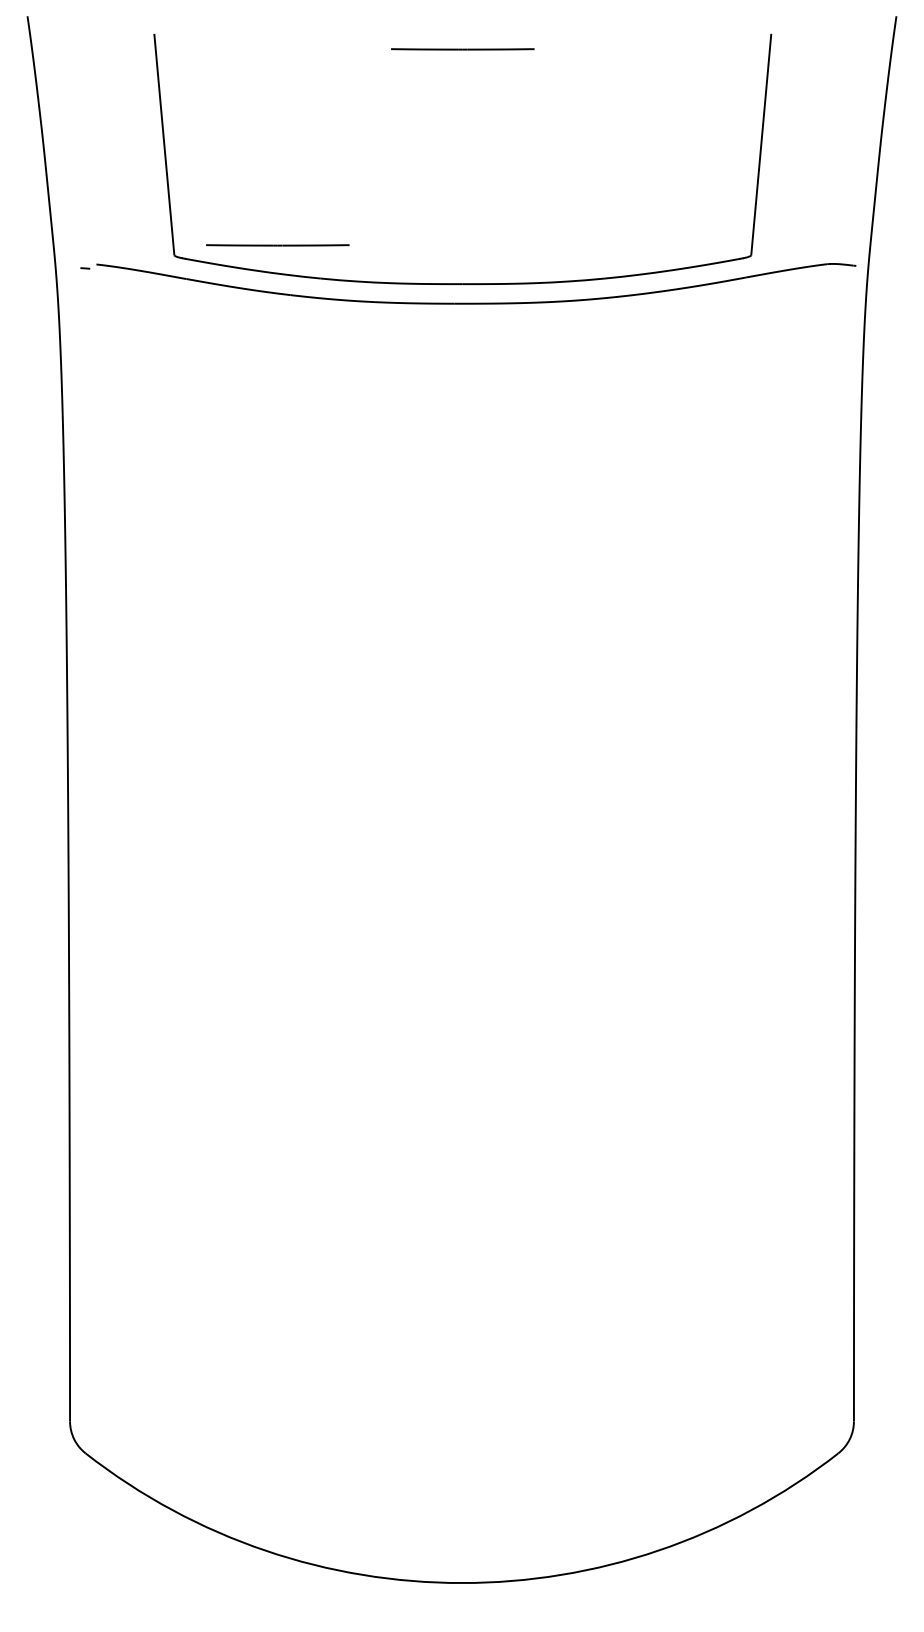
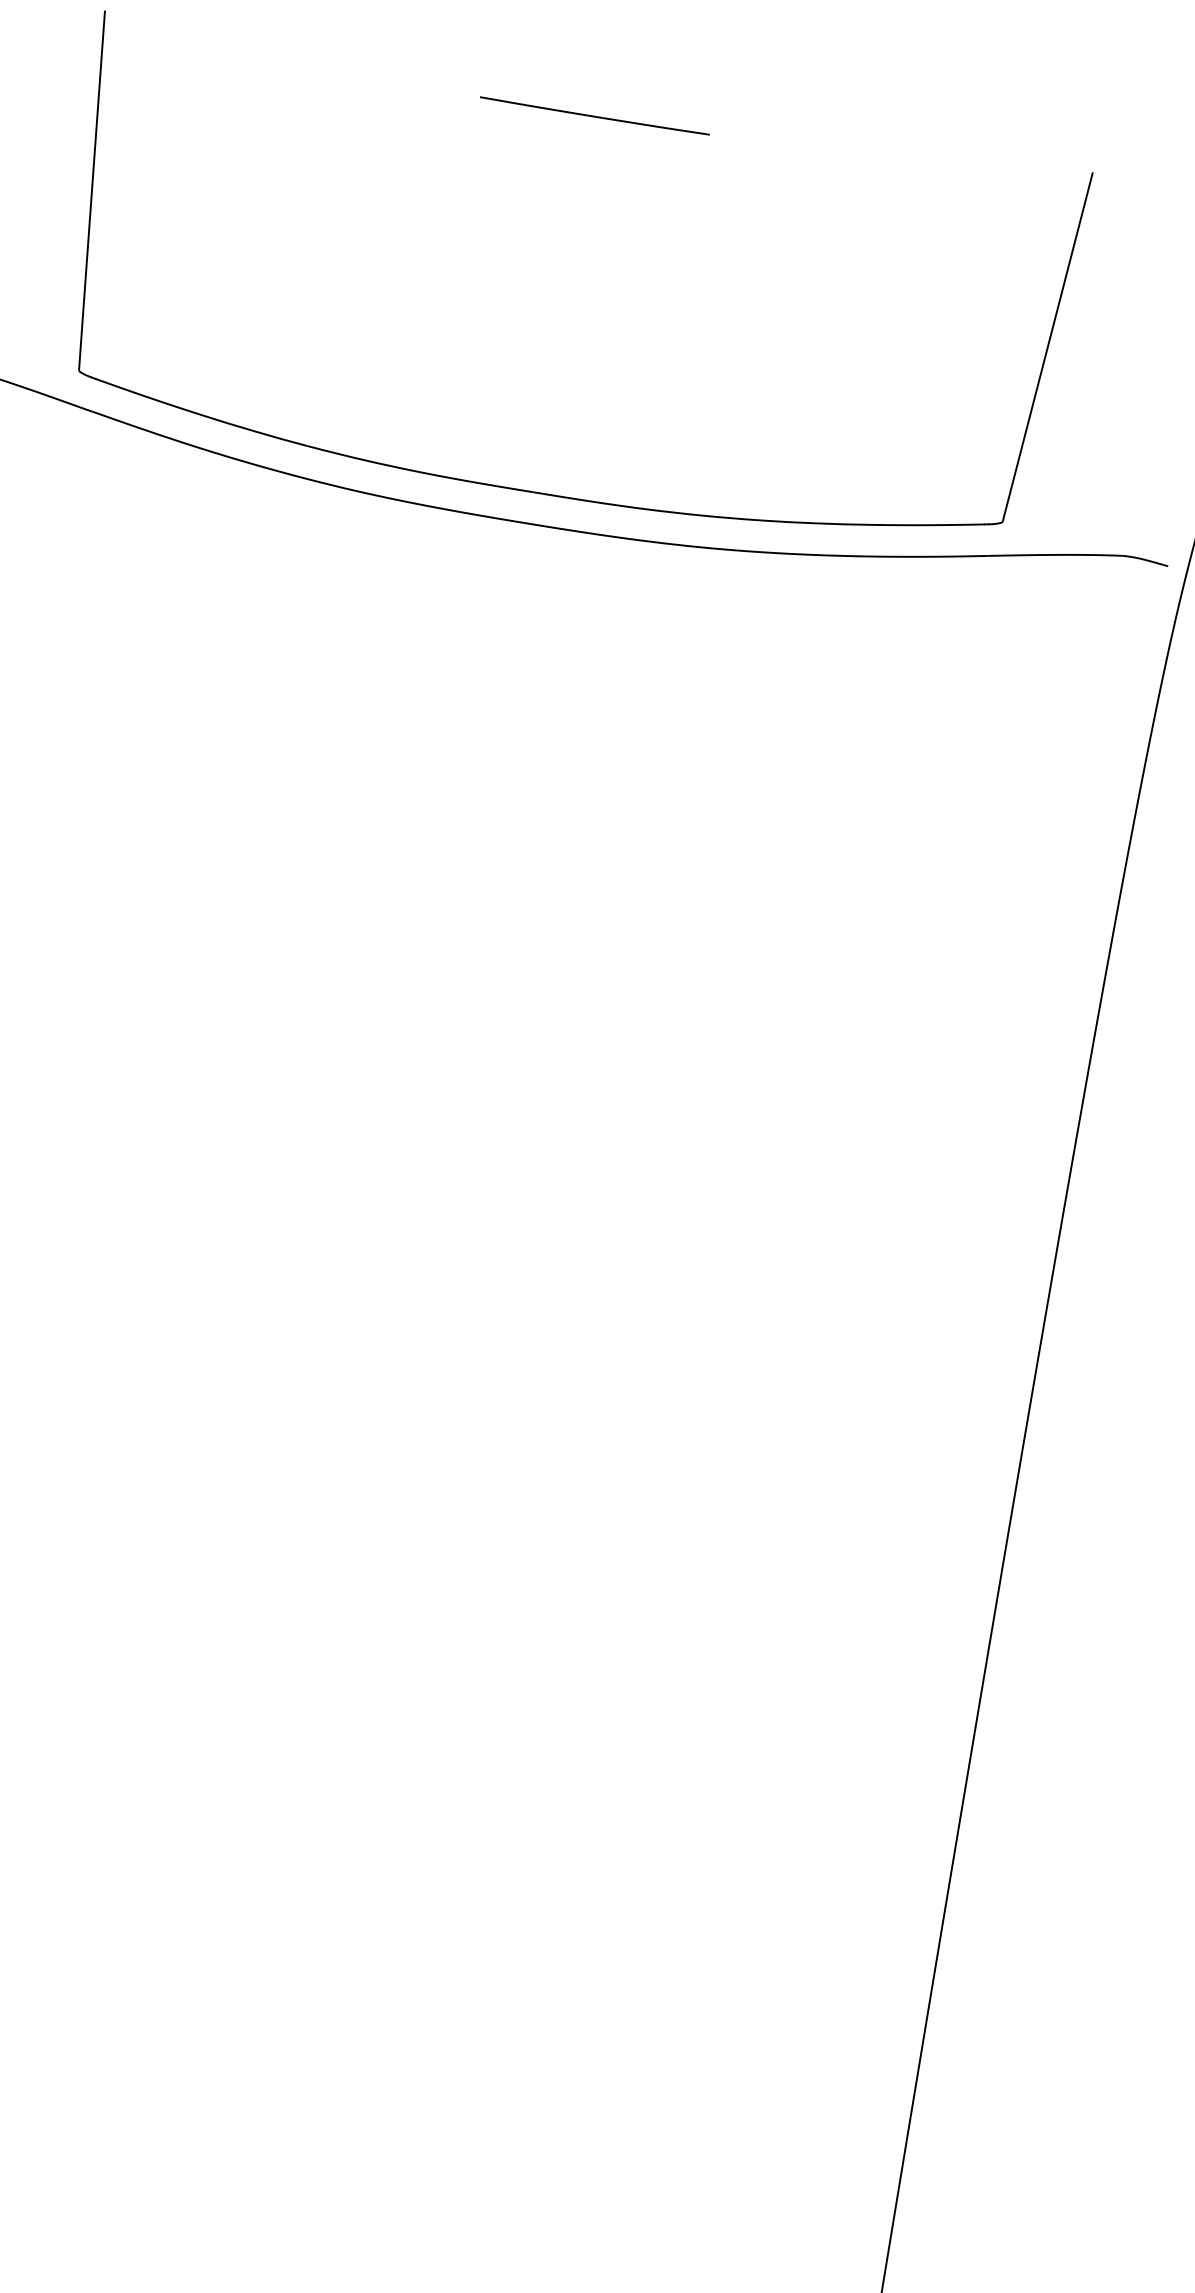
line: (277, 245) -> (246, 381), removed

